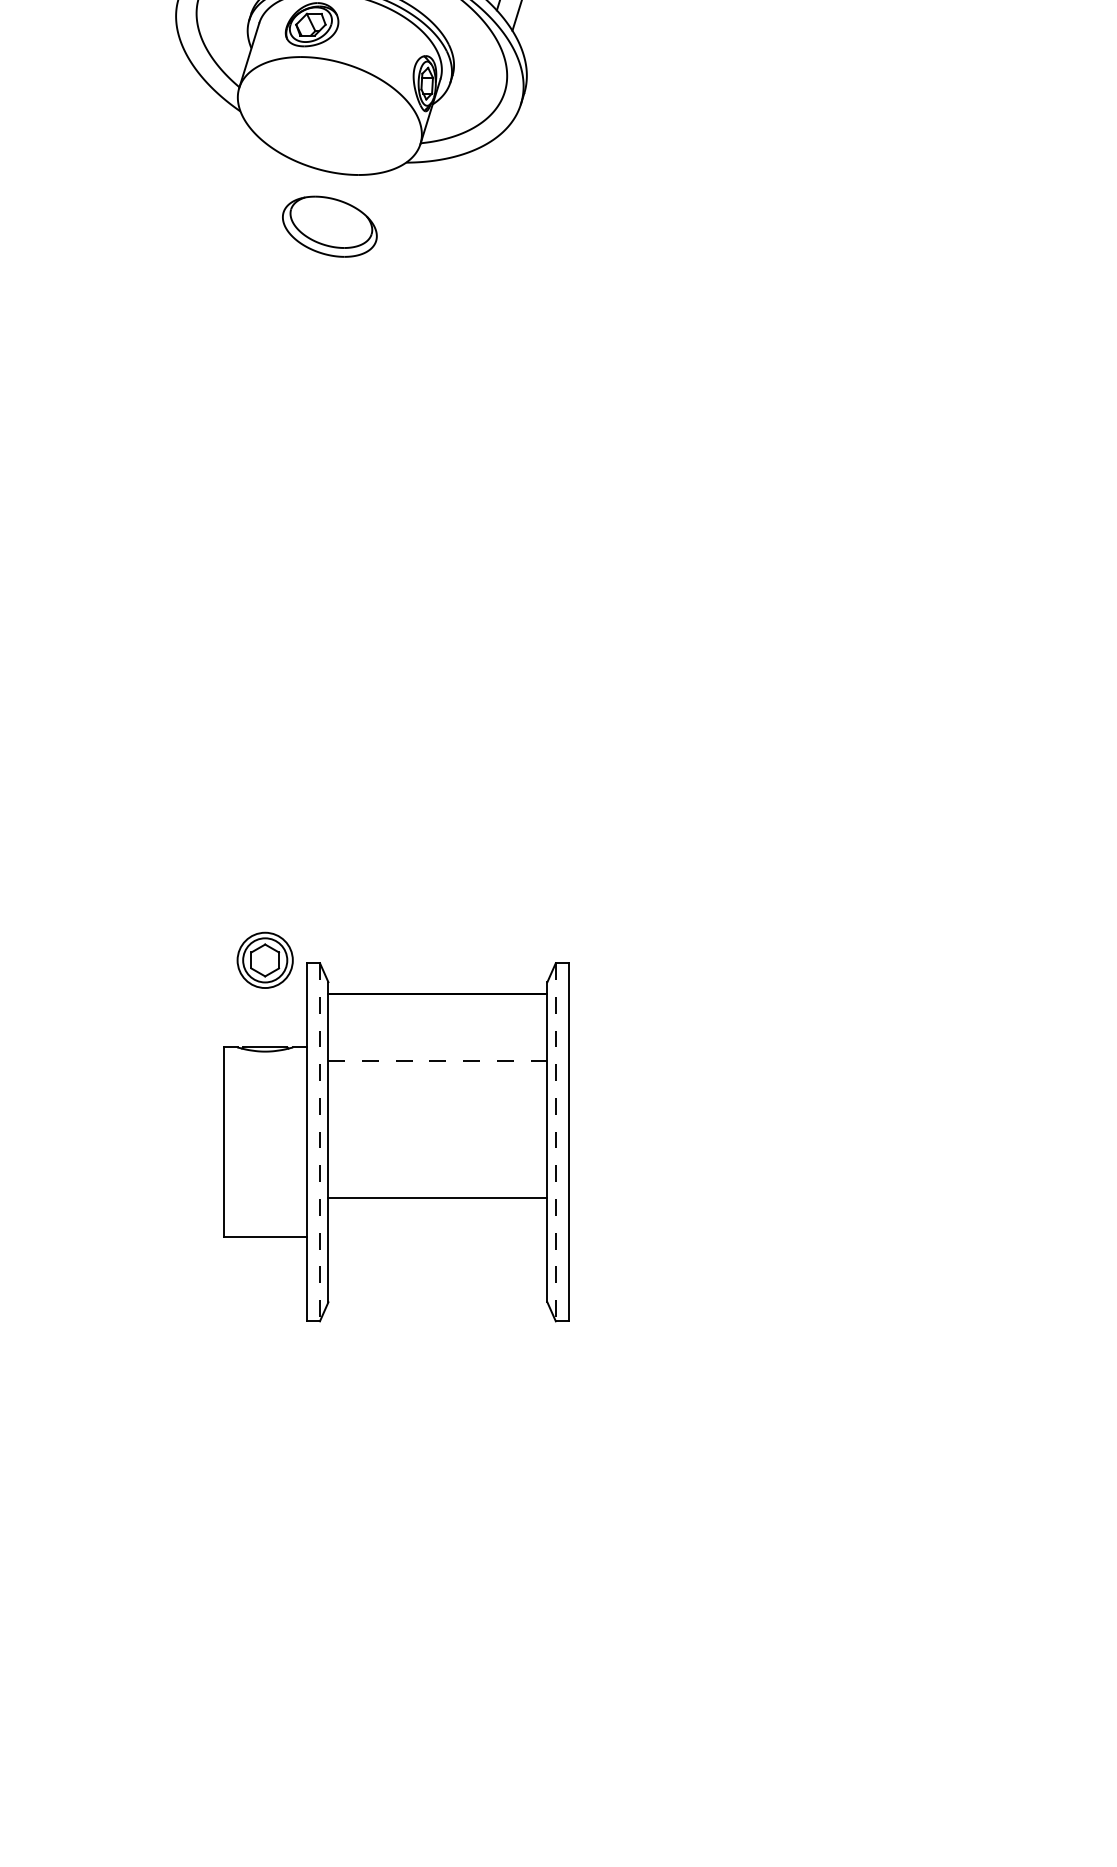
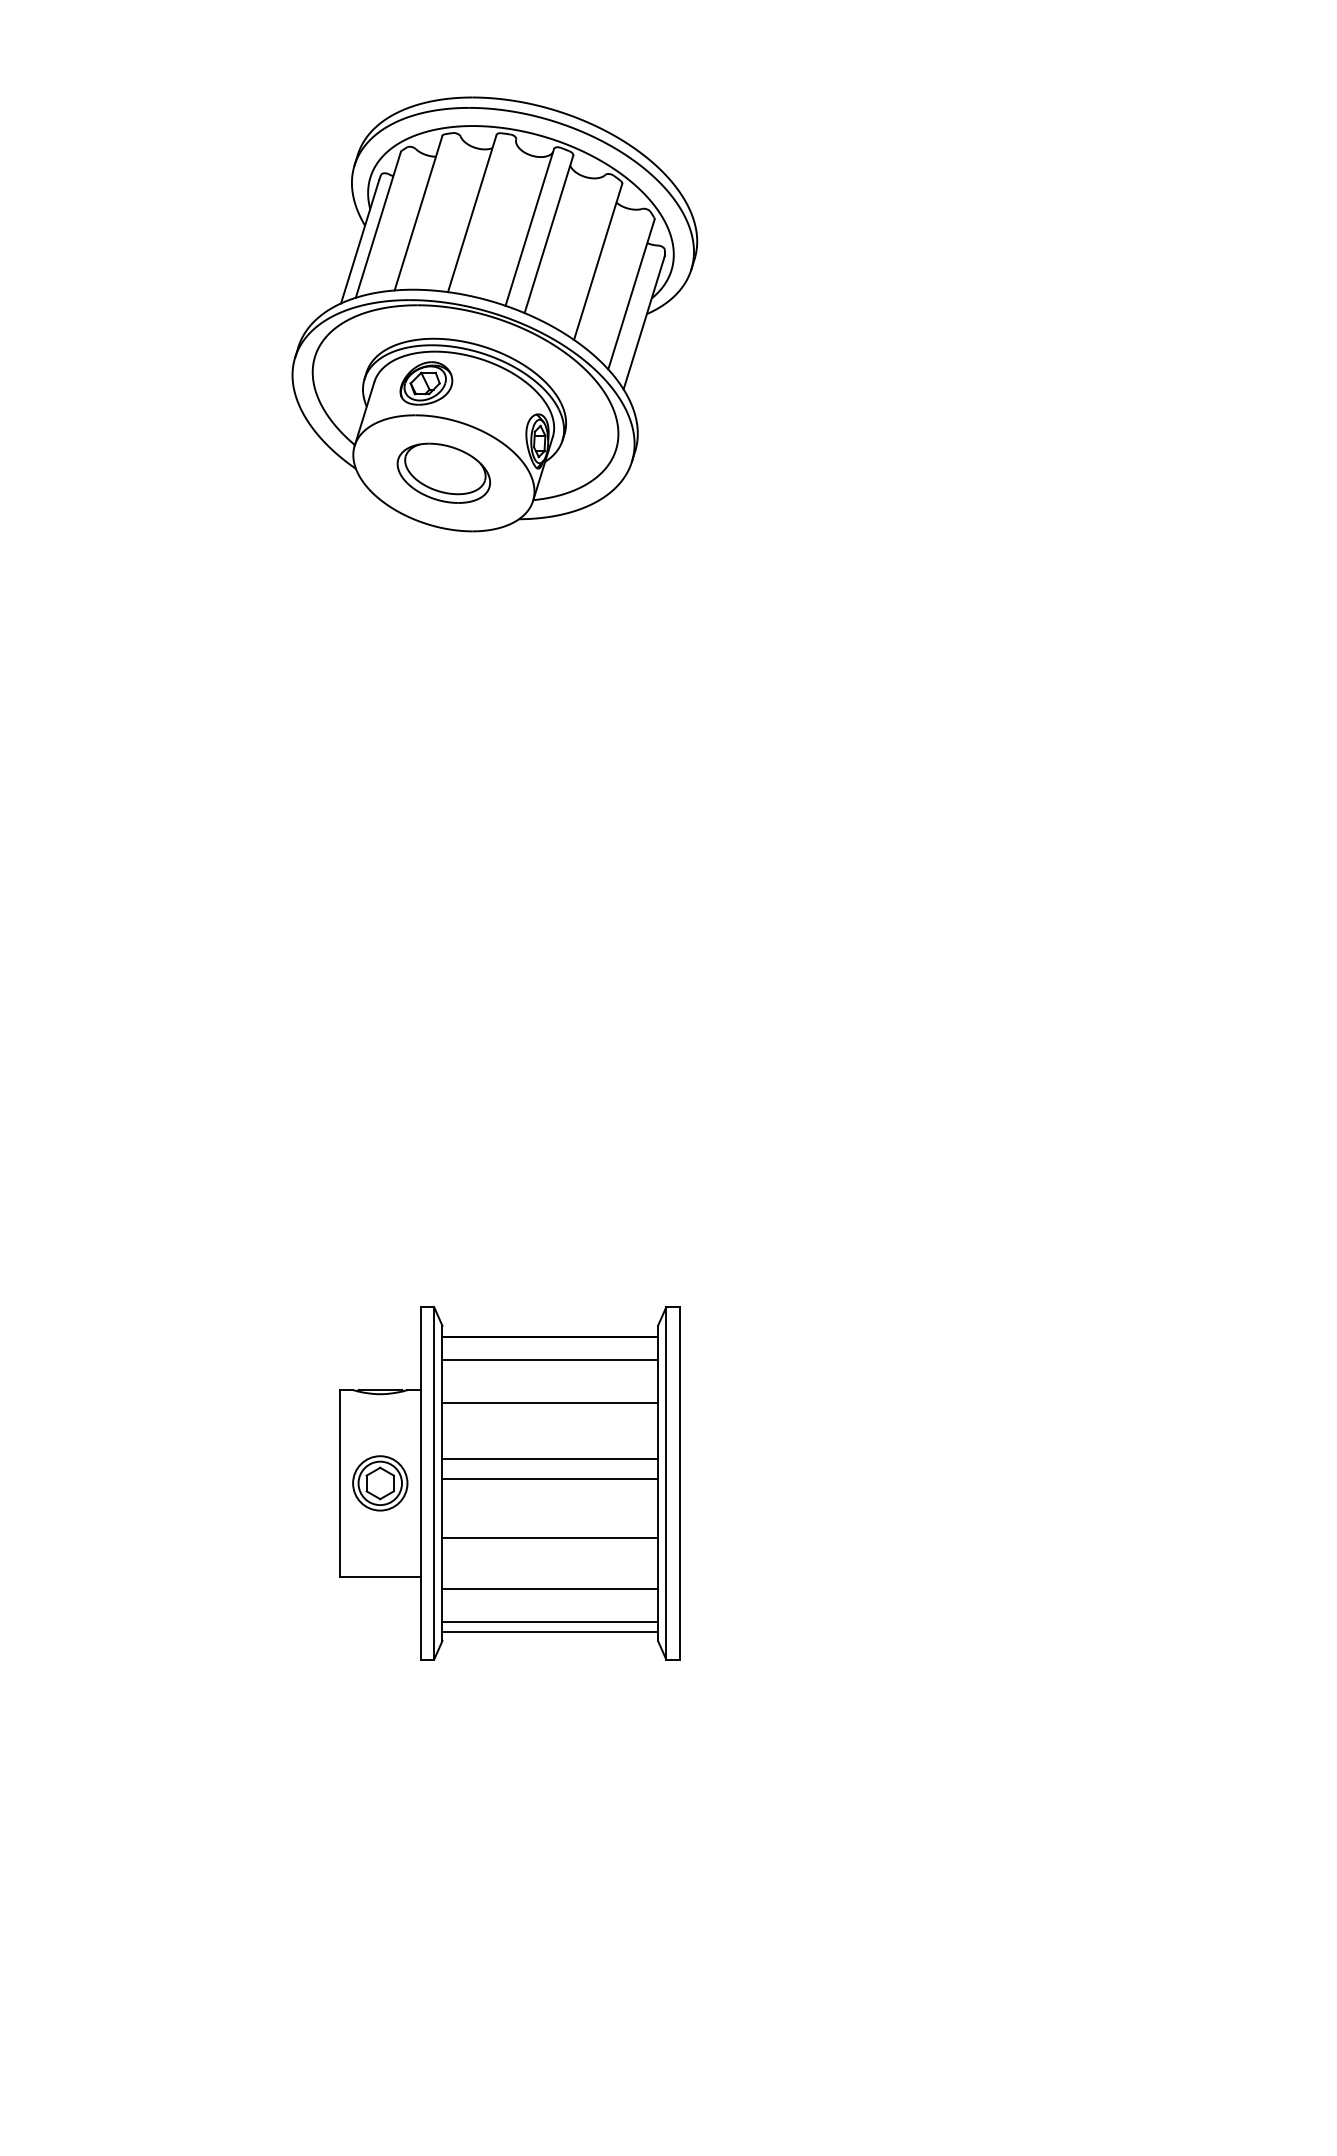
part: (329, 225) -> (443, 472), moved
part: (265, 960) -> (380, 1483), moved
line: (438, 1017) -> (550, 1360), added
line: (438, 1061) -> (550, 1403), dashed -> solid
line: (438, 1117) -> (550, 1459), added
line: (438, 1138) -> (550, 1479), added
line: (320, 1142) -> (434, 1483), dashed -> solid
line: (556, 1142) -> (666, 1483), dashed -> solid
line: (438, 1249) -> (550, 1588), added
line: (438, 1282) -> (550, 1621), added
line: (438, 1292) -> (550, 1631), added

